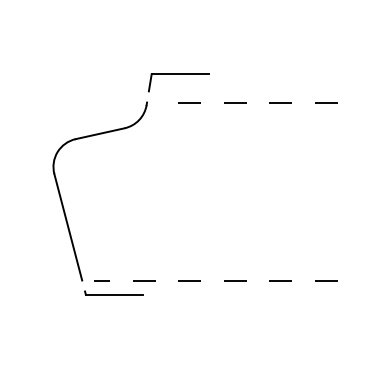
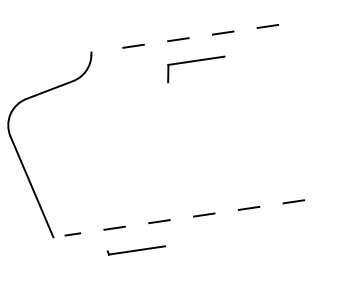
part: (178, 74) -> (194, 61), moved
part: (113, 292) -> (135, 248), moved

